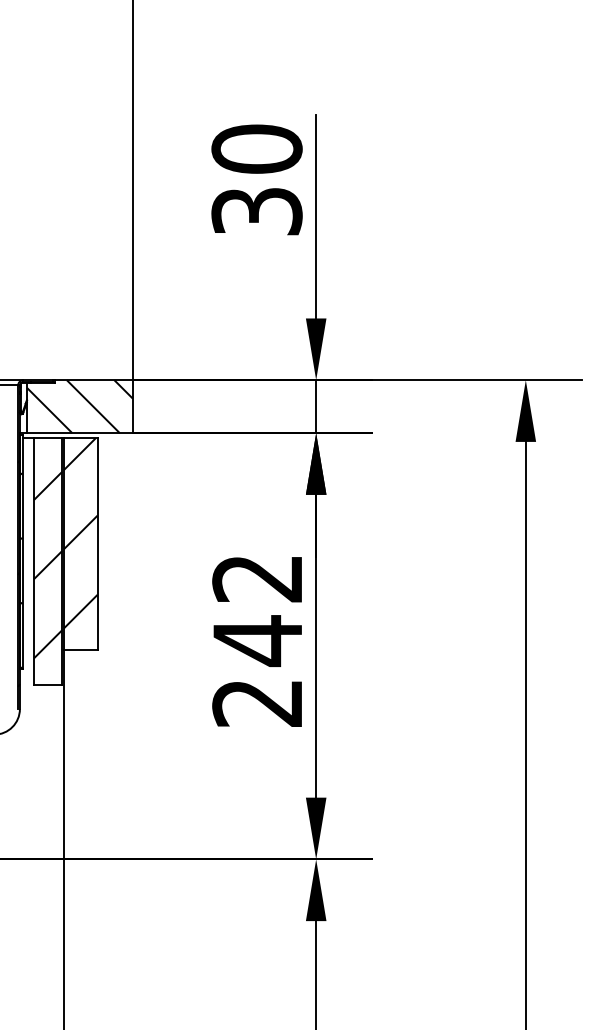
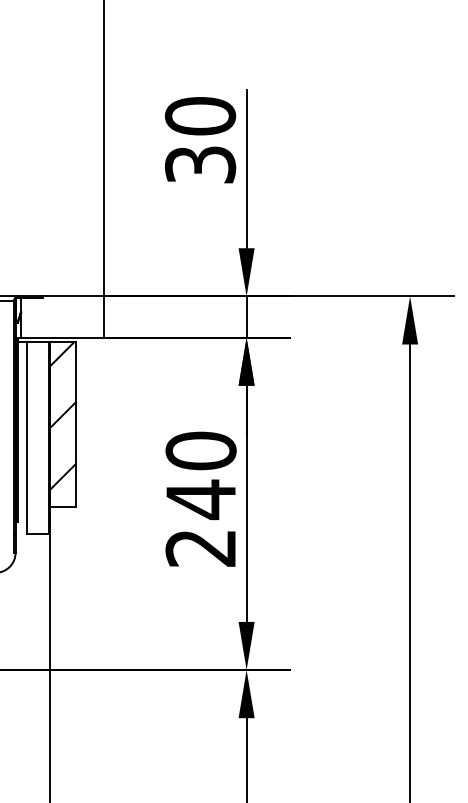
hatch: (79, 406) -> (62, 316), removed
hatch: (48, 564) -> (37, 440), removed
text: (257, 578) -> (200, 451), 242 -> 240

